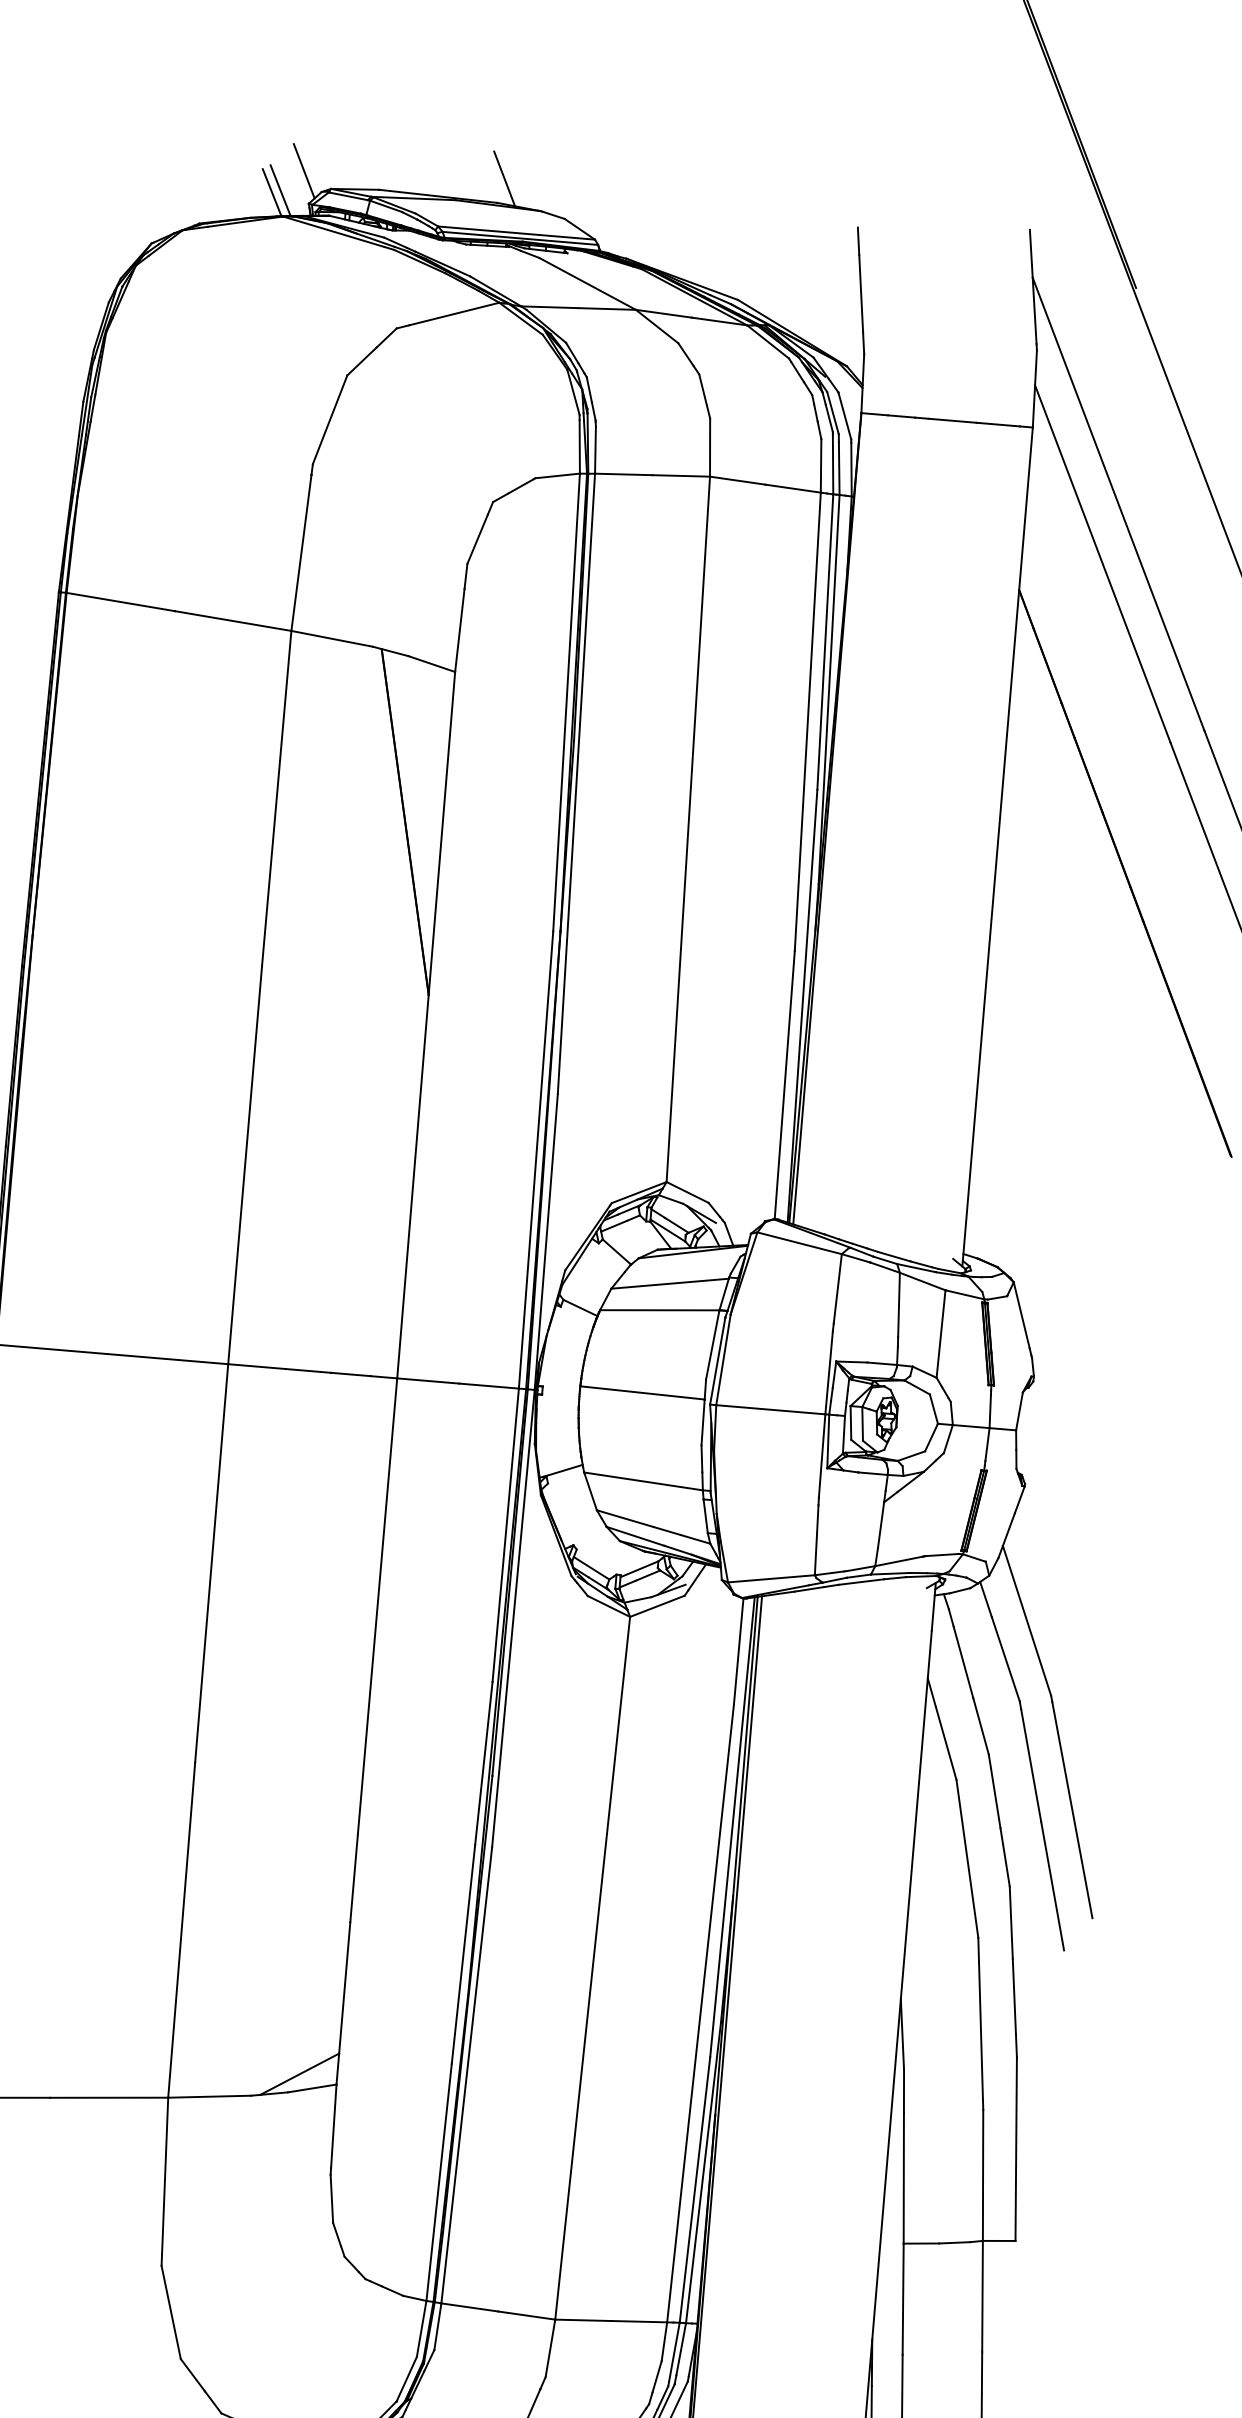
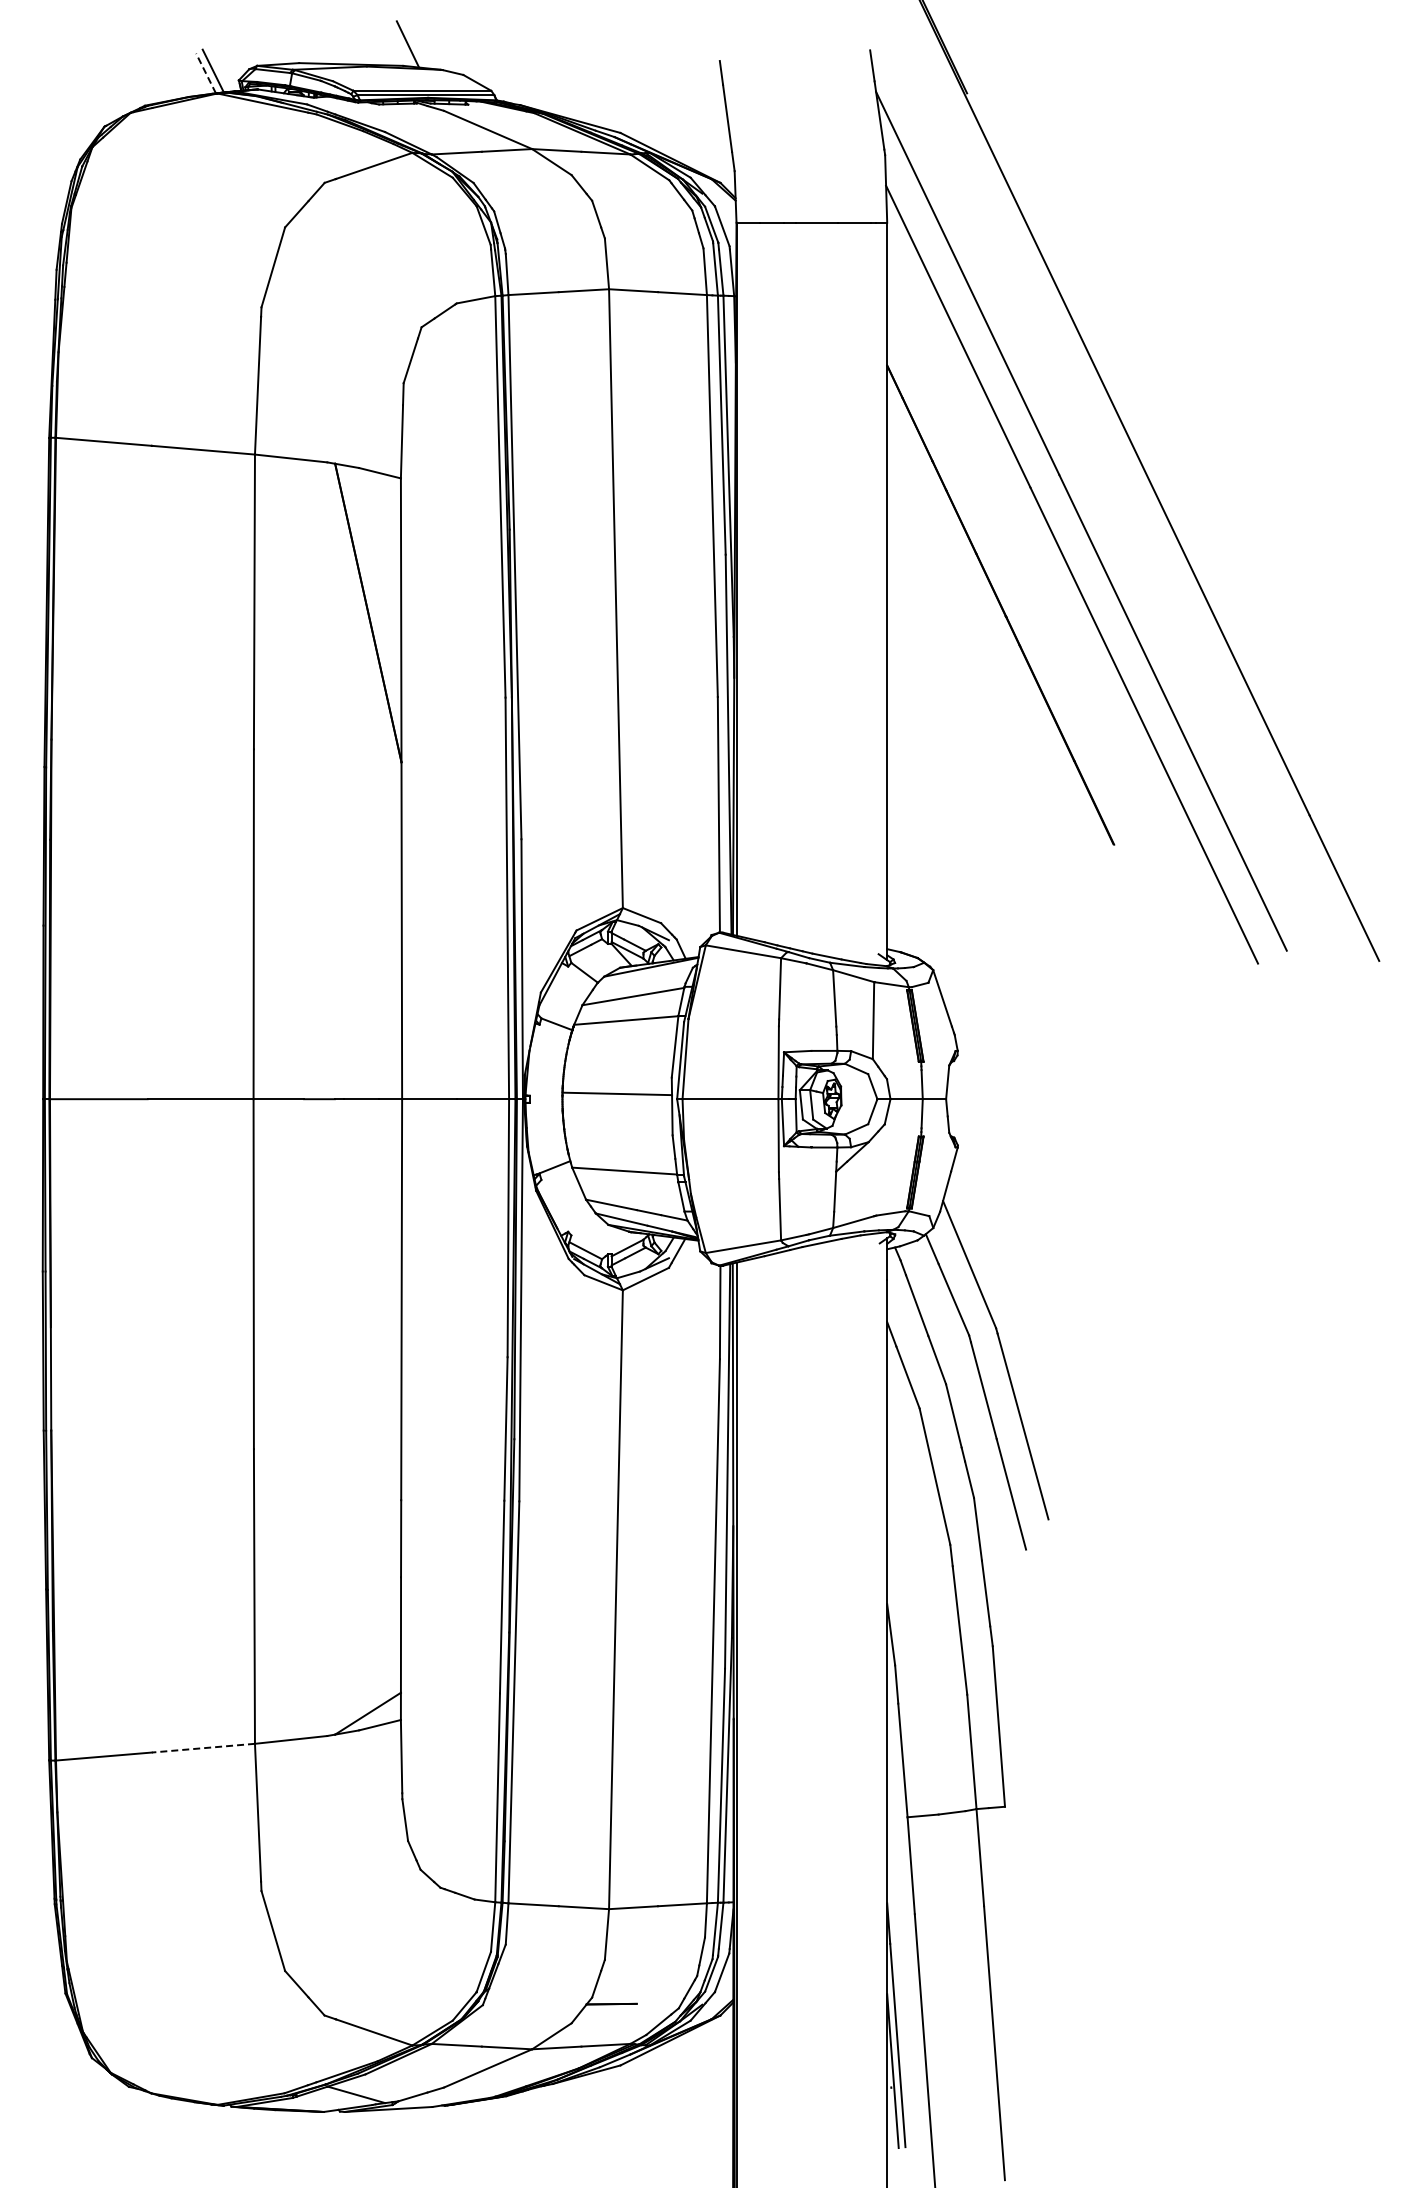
line: (304, 171) -> (232, 52), removed
line: (271, 192) -> (205, 73), solid -> dashed
line: (109, 2098) -> (203, 1748), solid -> dashed

